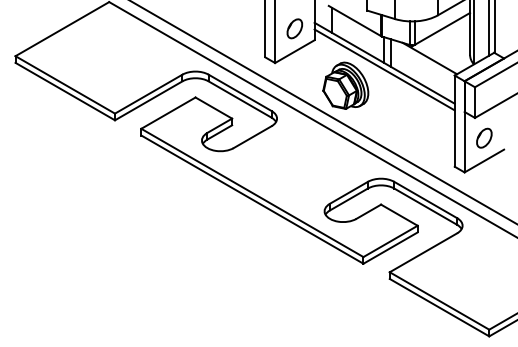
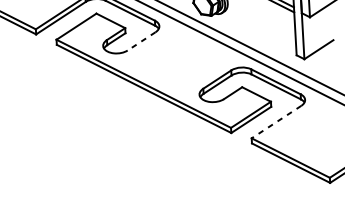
line: (252, 137) -> (141, 41), solid -> dashed
part: (484, 137) -> (318, 31), removed
line: (423, 252) -> (276, 121), solid -> dashed

